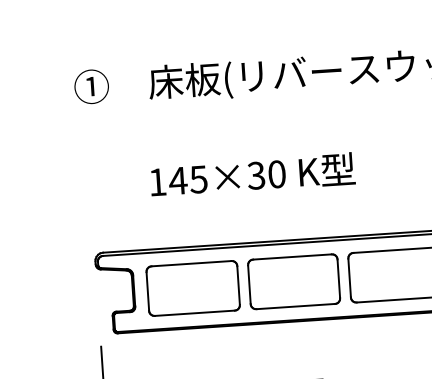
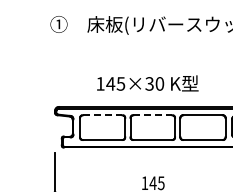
text: (252, 175) -> (147, 83), moved
line: (291, 257) -> (152, 115), solid -> dashed
line: (191, 264) -> (102, 115), solid -> dashed

